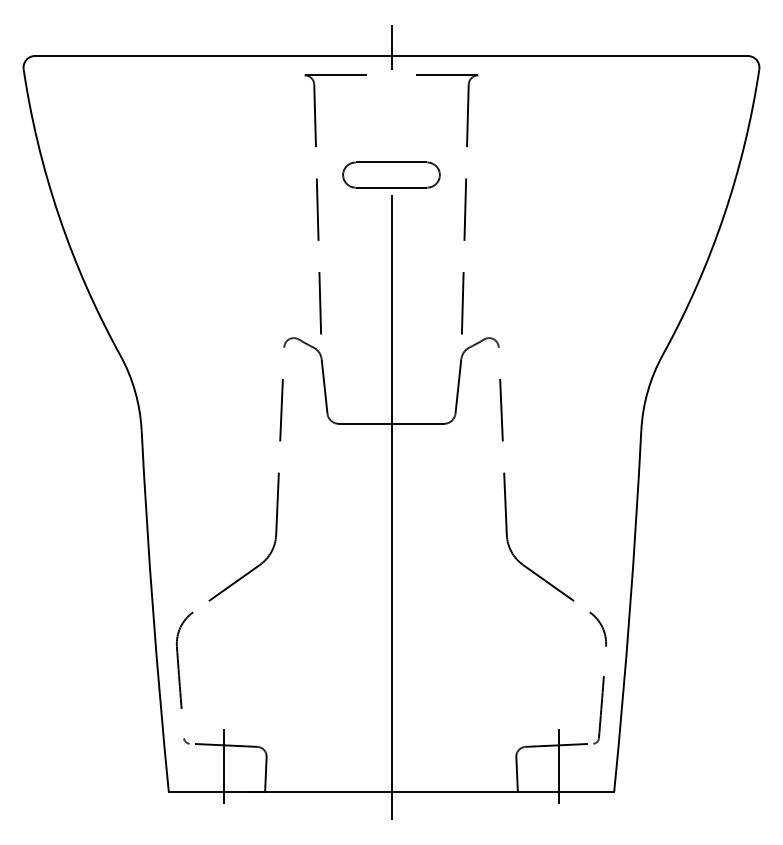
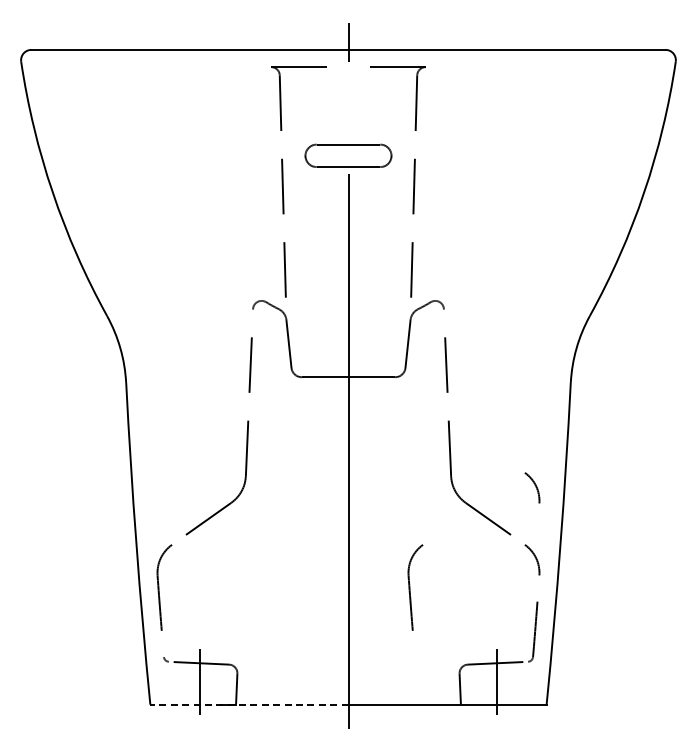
arc: (600, 545) -> (534, 485), added
part: (466, 660) -> (415, 587), added
line: (279, 791) -> (248, 704), solid -> dashed

